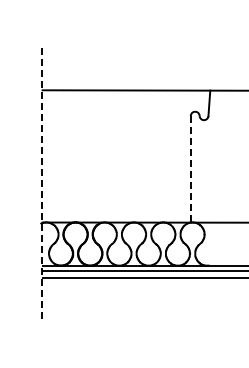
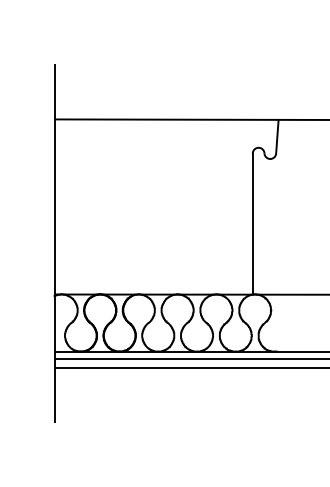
line: (190, 169) -> (252, 224), dashed -> solid
line: (41, 184) -> (55, 244), dashed -> solid

